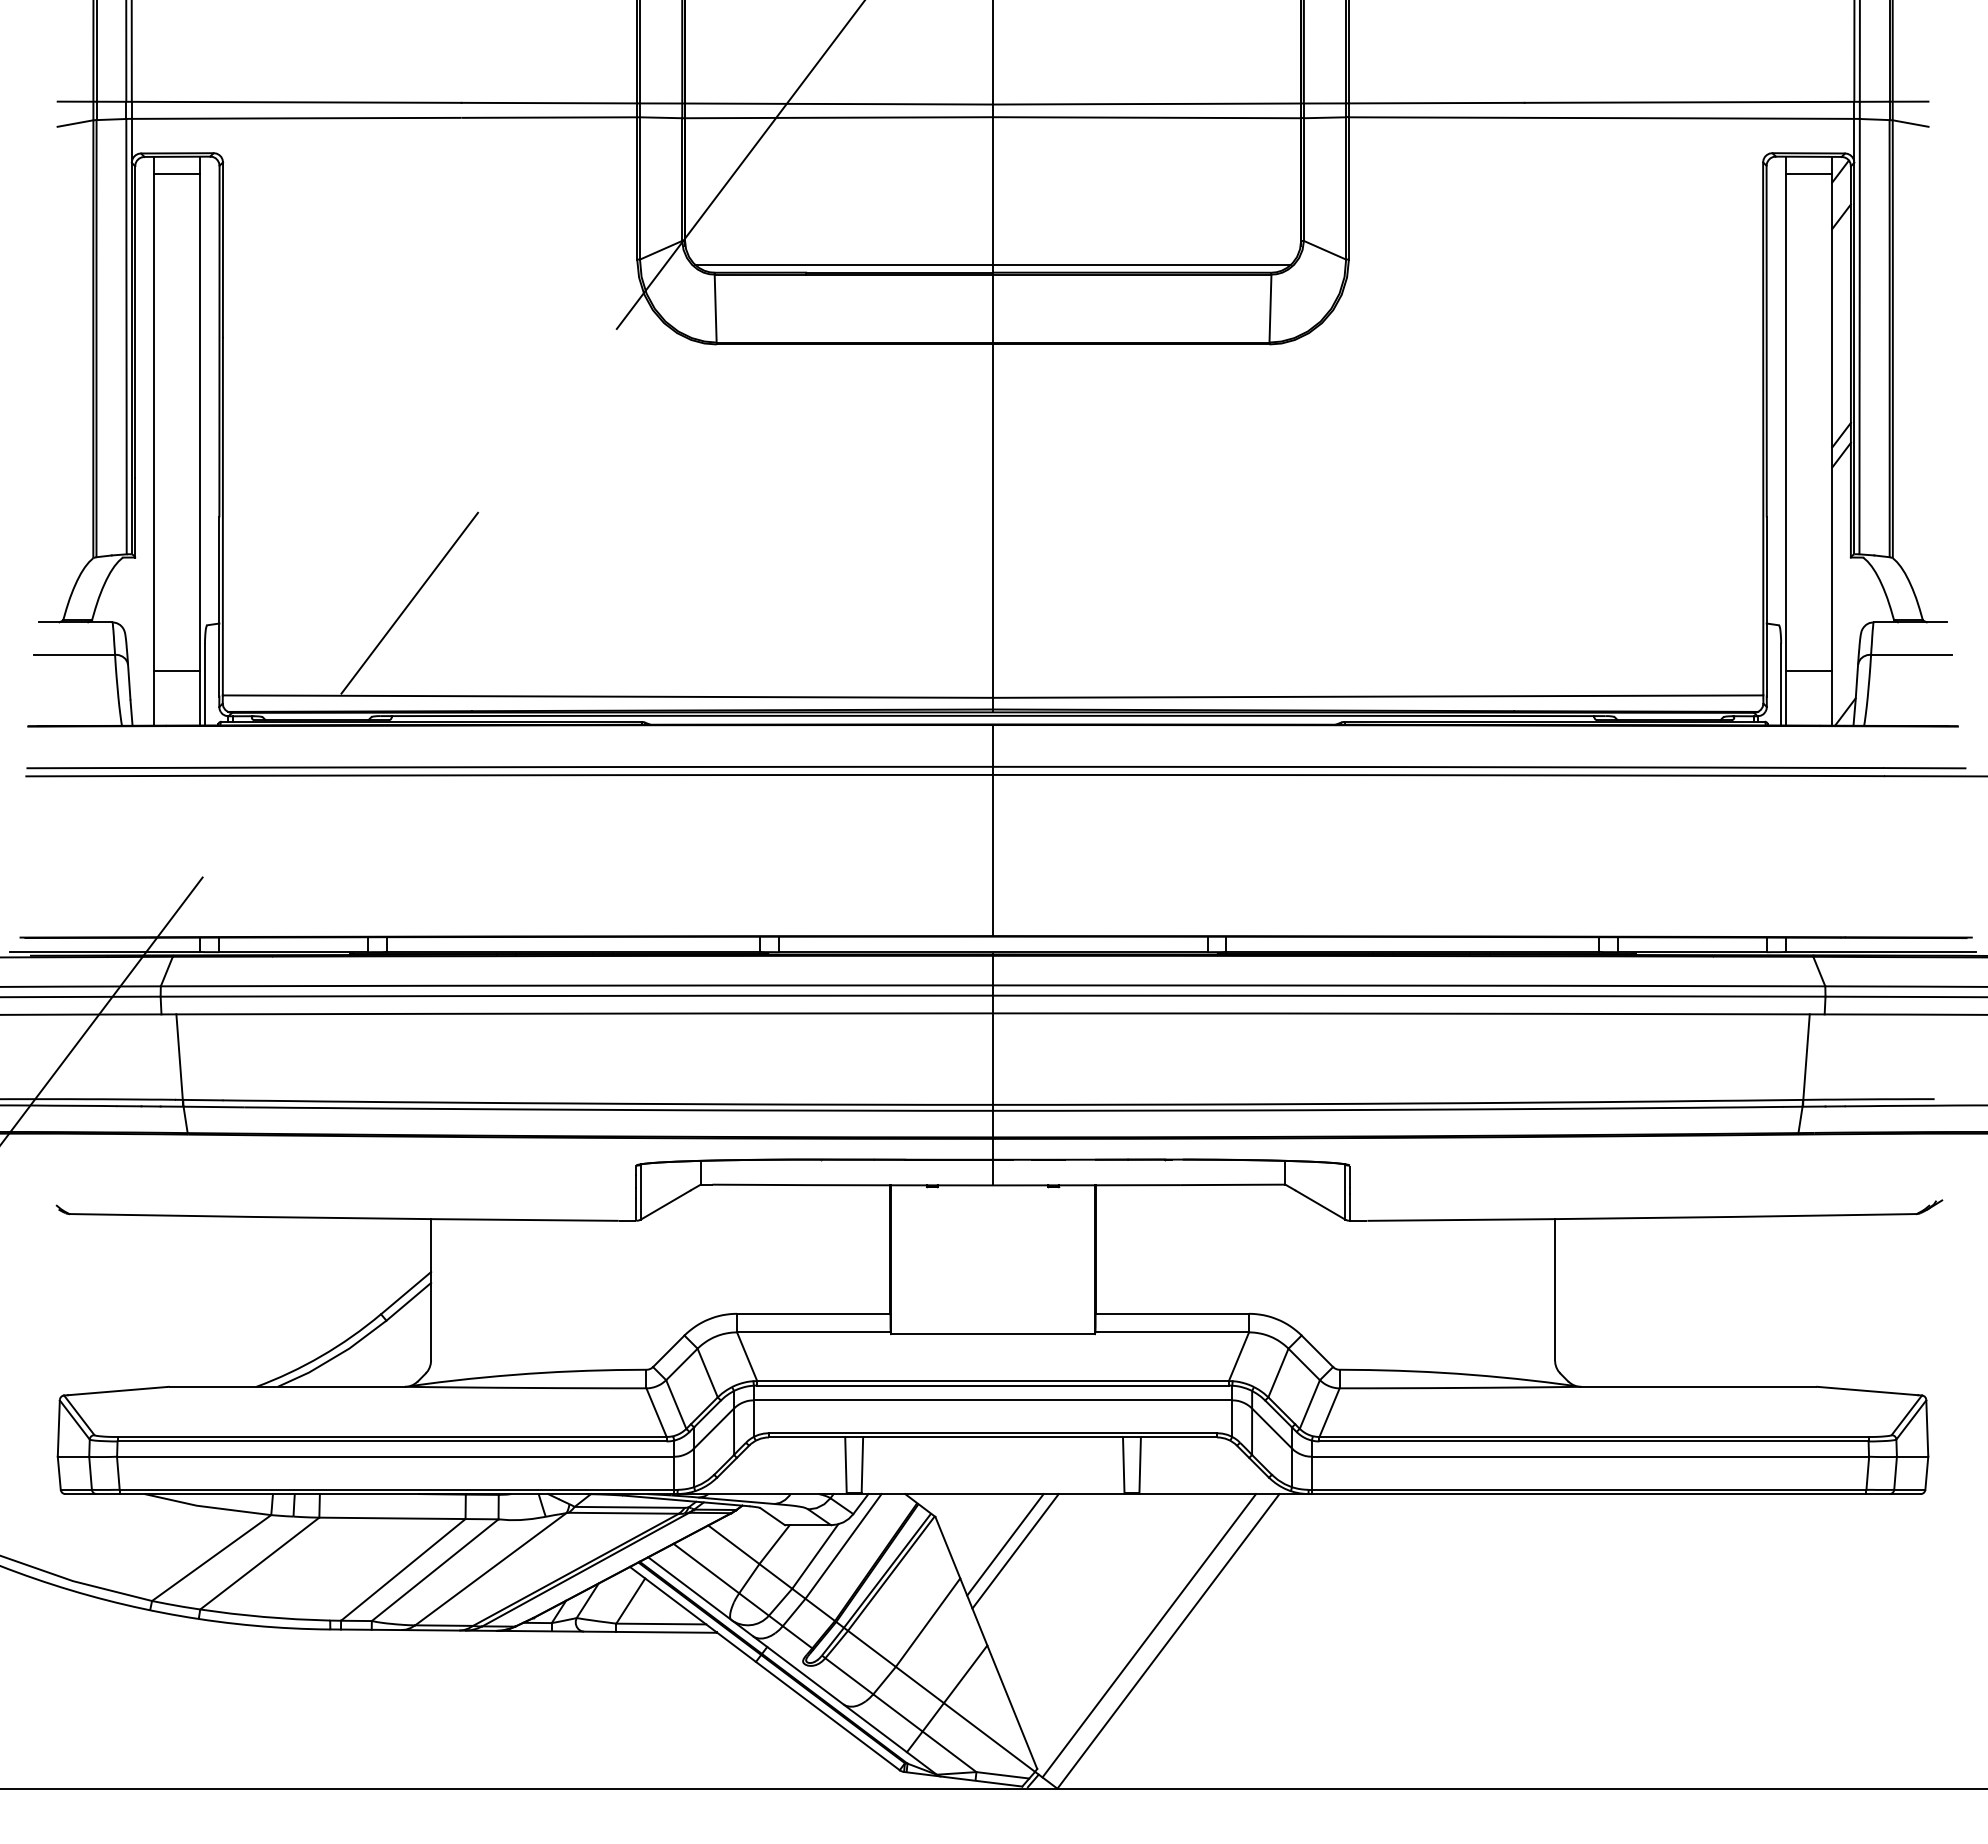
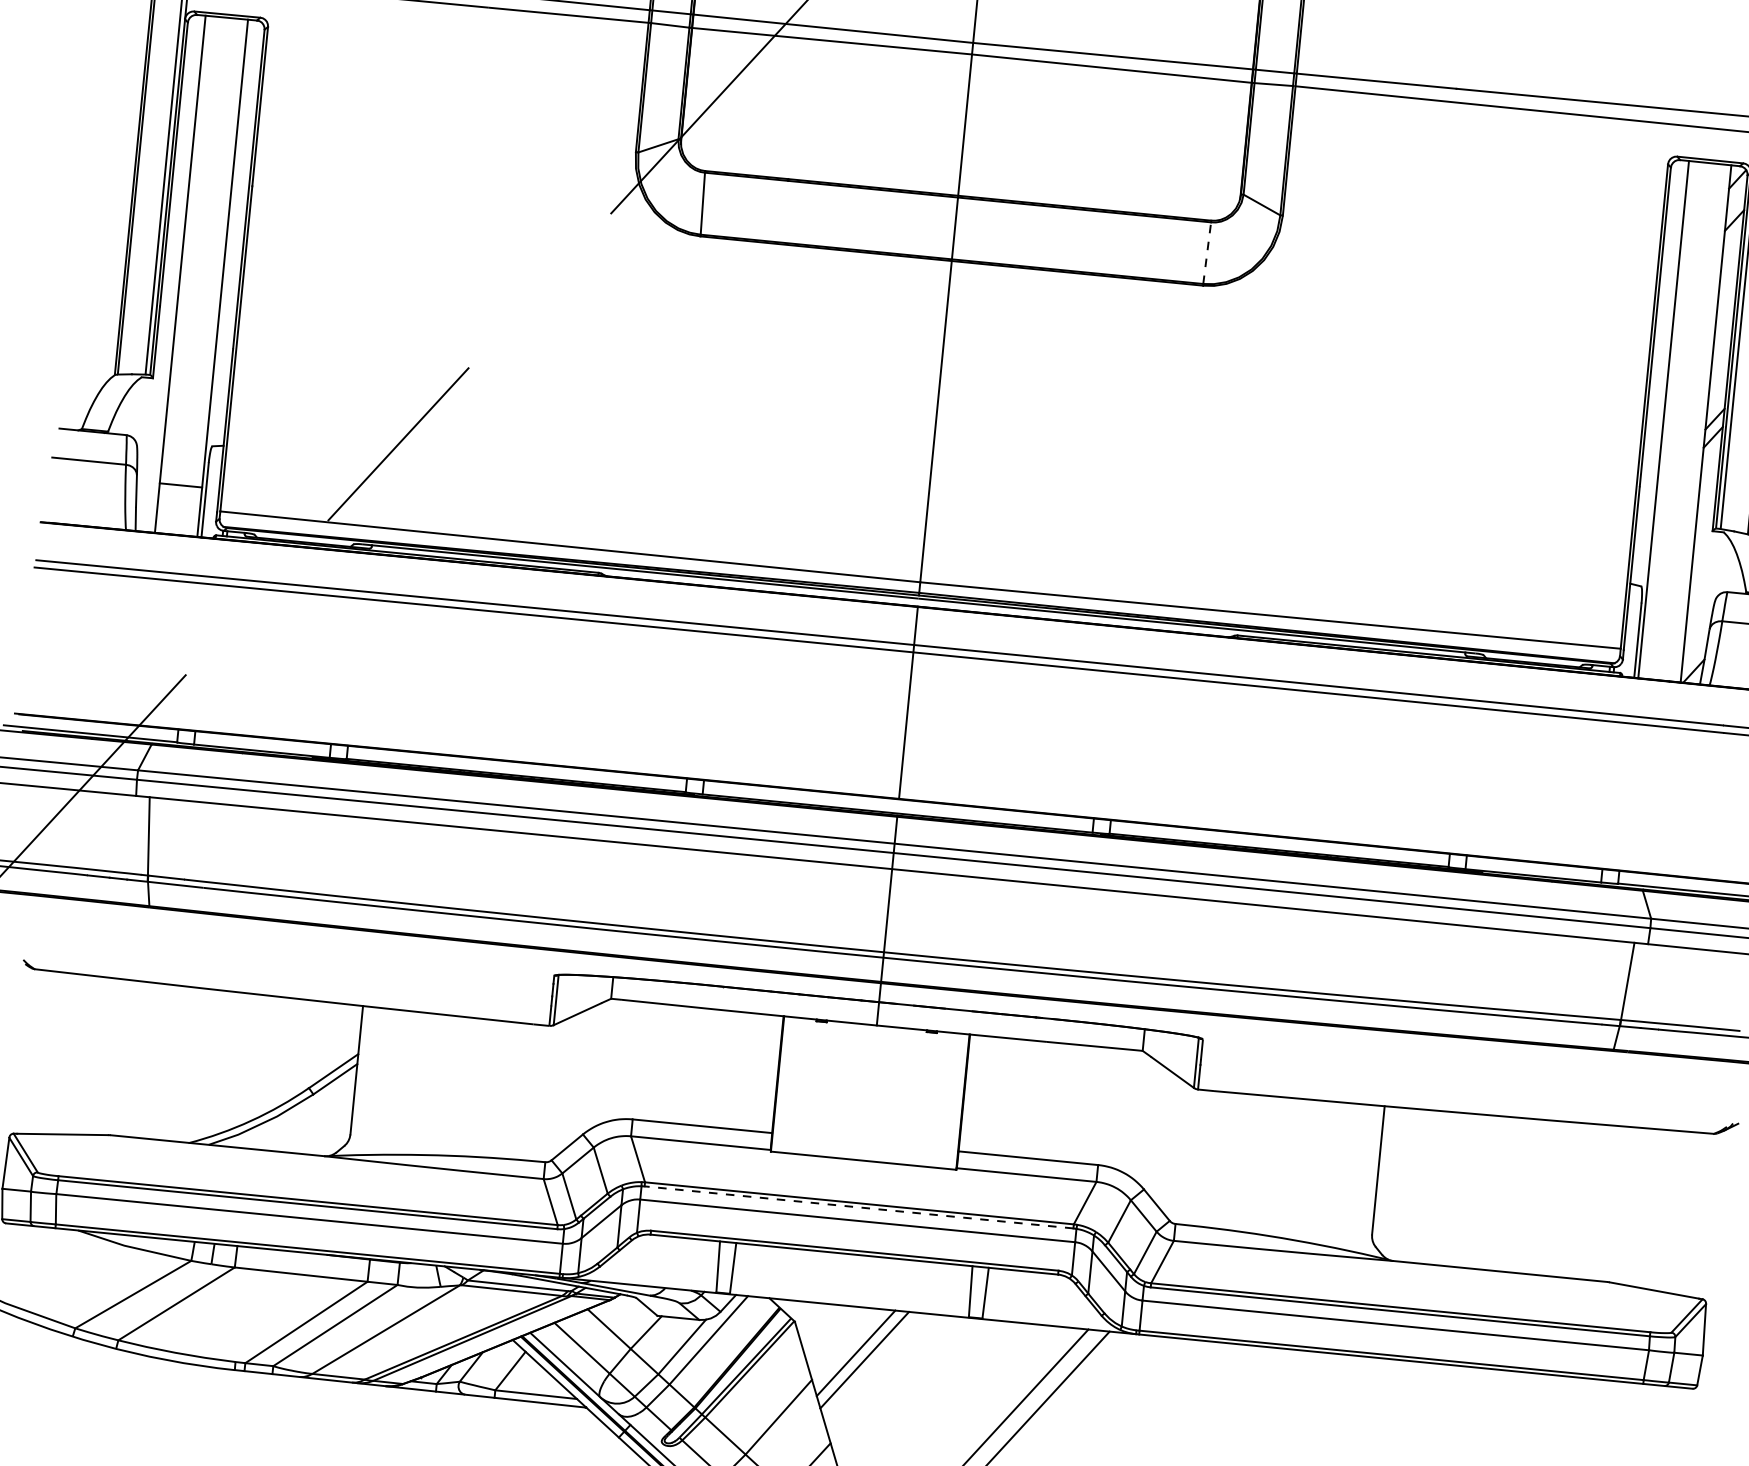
line: (176, 174) -> (224, 33), removed
line: (1808, 174) -> (1708, 179), removed
line: (993, 264) -> (959, 188), removed
line: (1270, 308) -> (1207, 253), solid -> dashed
line: (1808, 671) -> (1663, 631), removed
line: (993, 1385) -> (859, 1207), solid -> dashed

